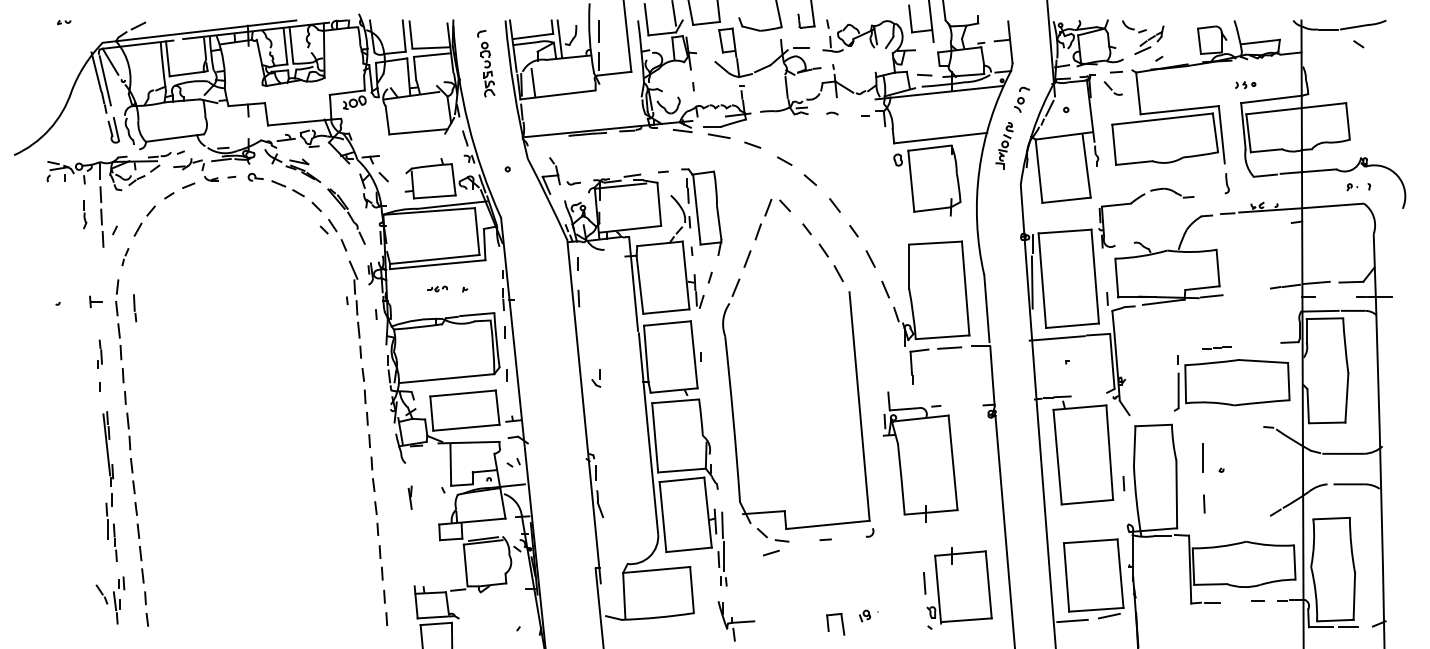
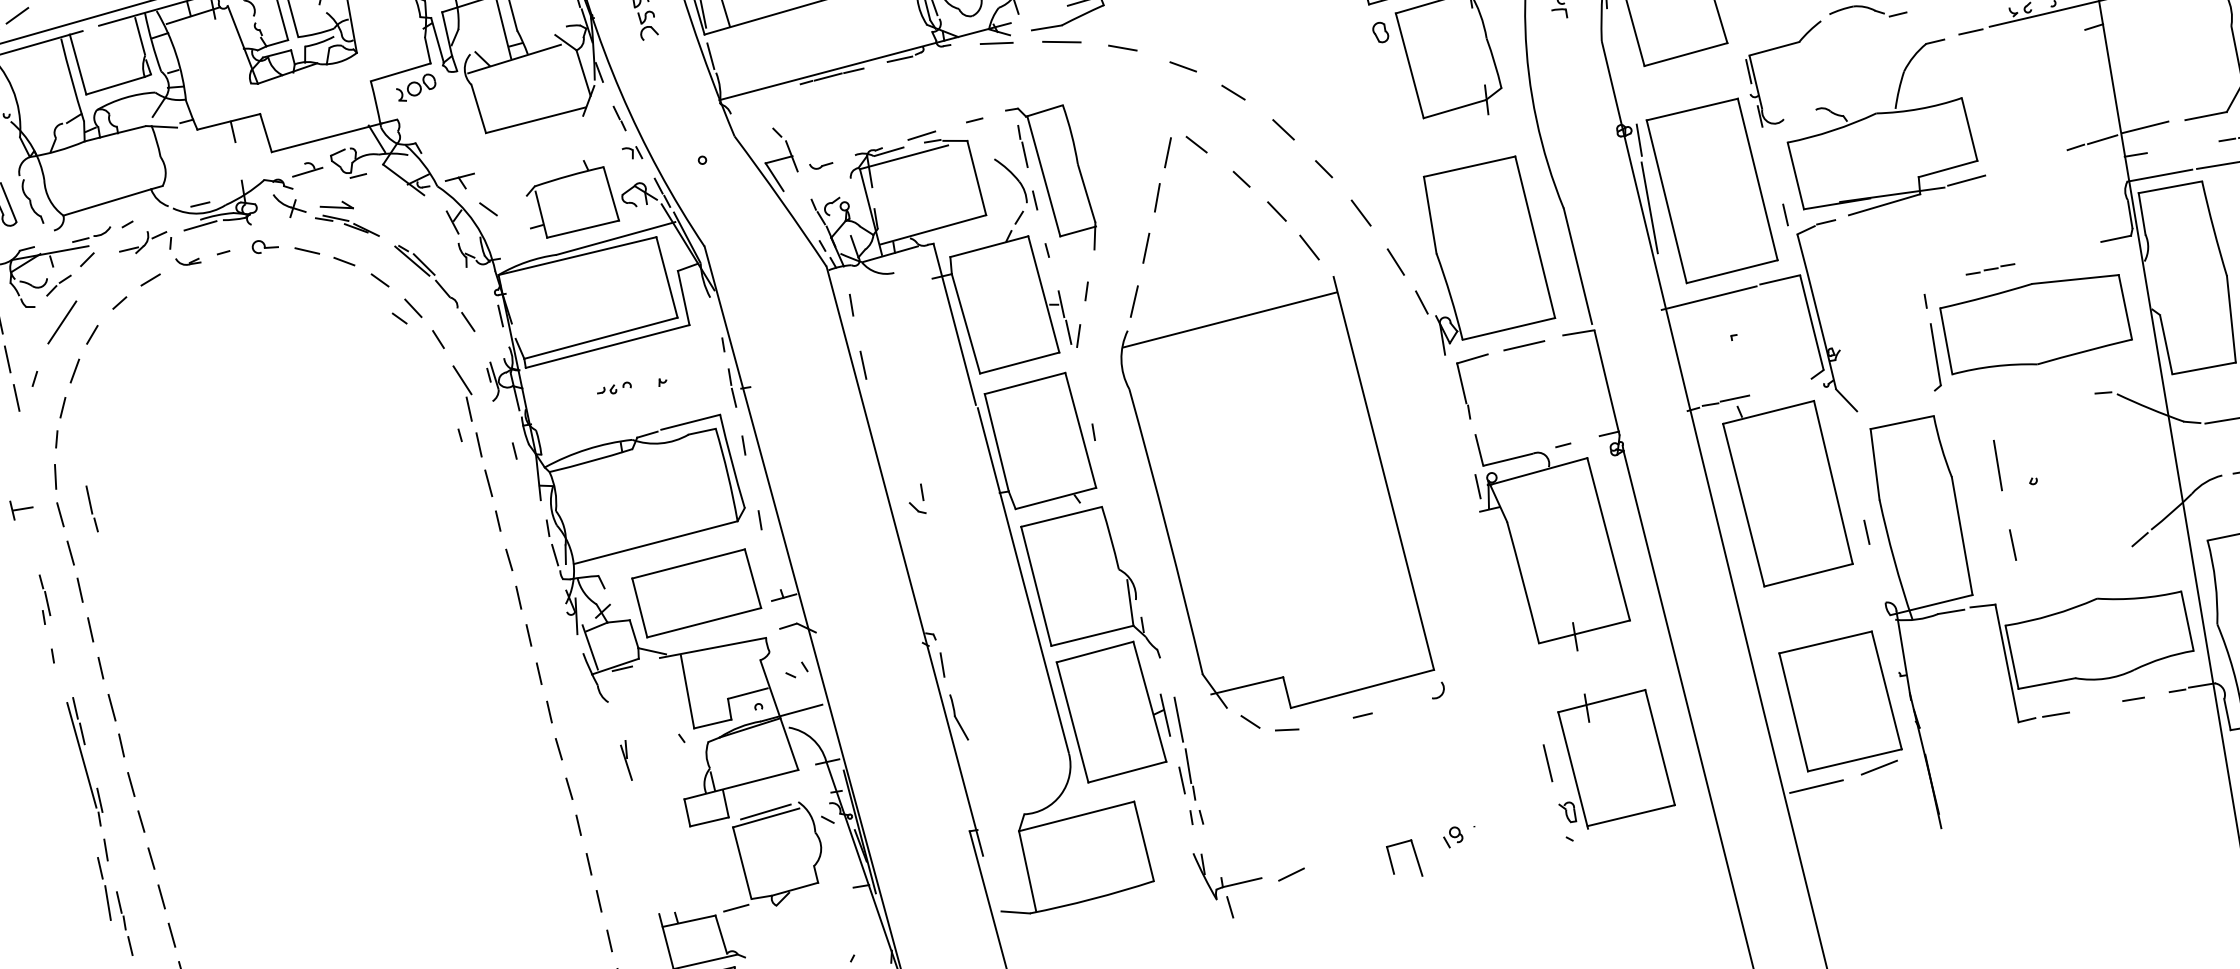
line: (135, 200) -> (62, 320), added
part: (125, 256) -> (60, 421), size x1.67
line: (787, 306) -> (1229, 319), added
part: (920, 456) -> (1550, 537), moved
line: (771, 552) -> (1291, 873), moved

